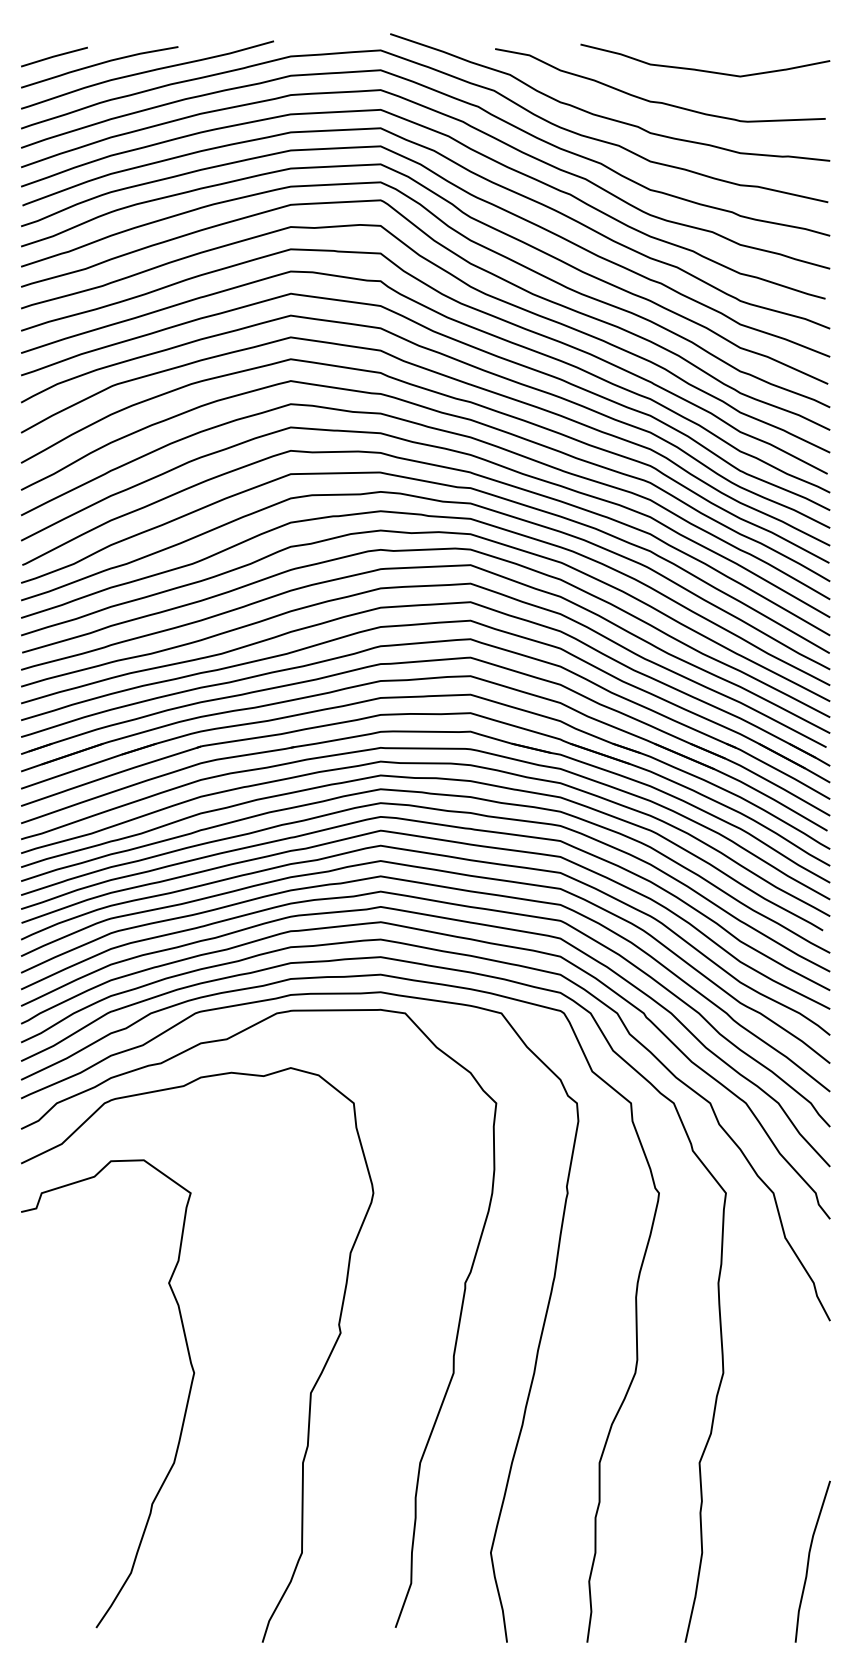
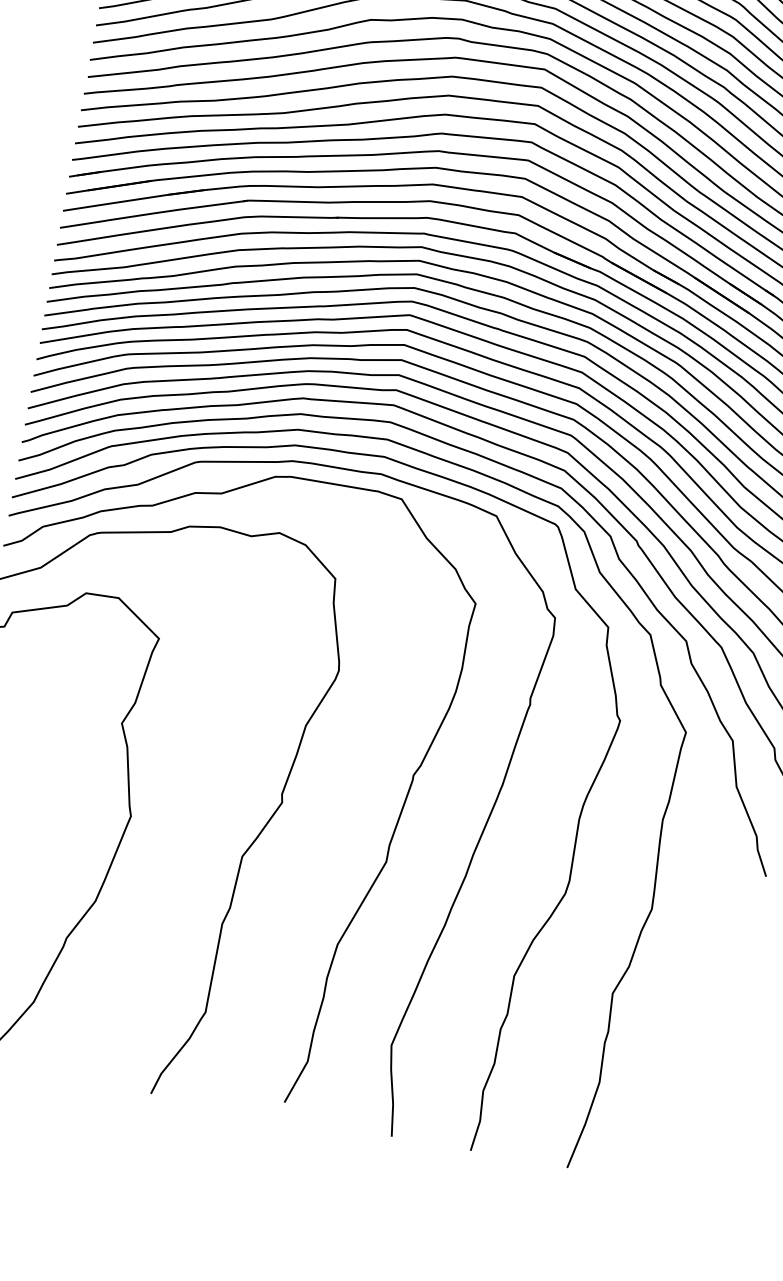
curve: (809, 1561) -> (703, 1109), removed

